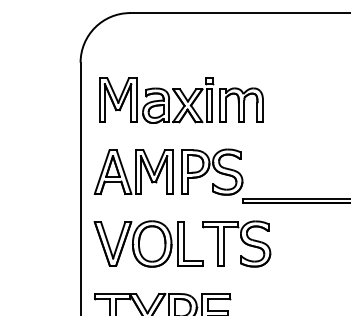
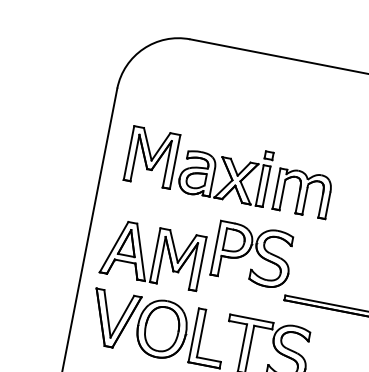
part: (181, 100) -> (229, 172), moved
part: (133, 171) -> (152, 253), moved

